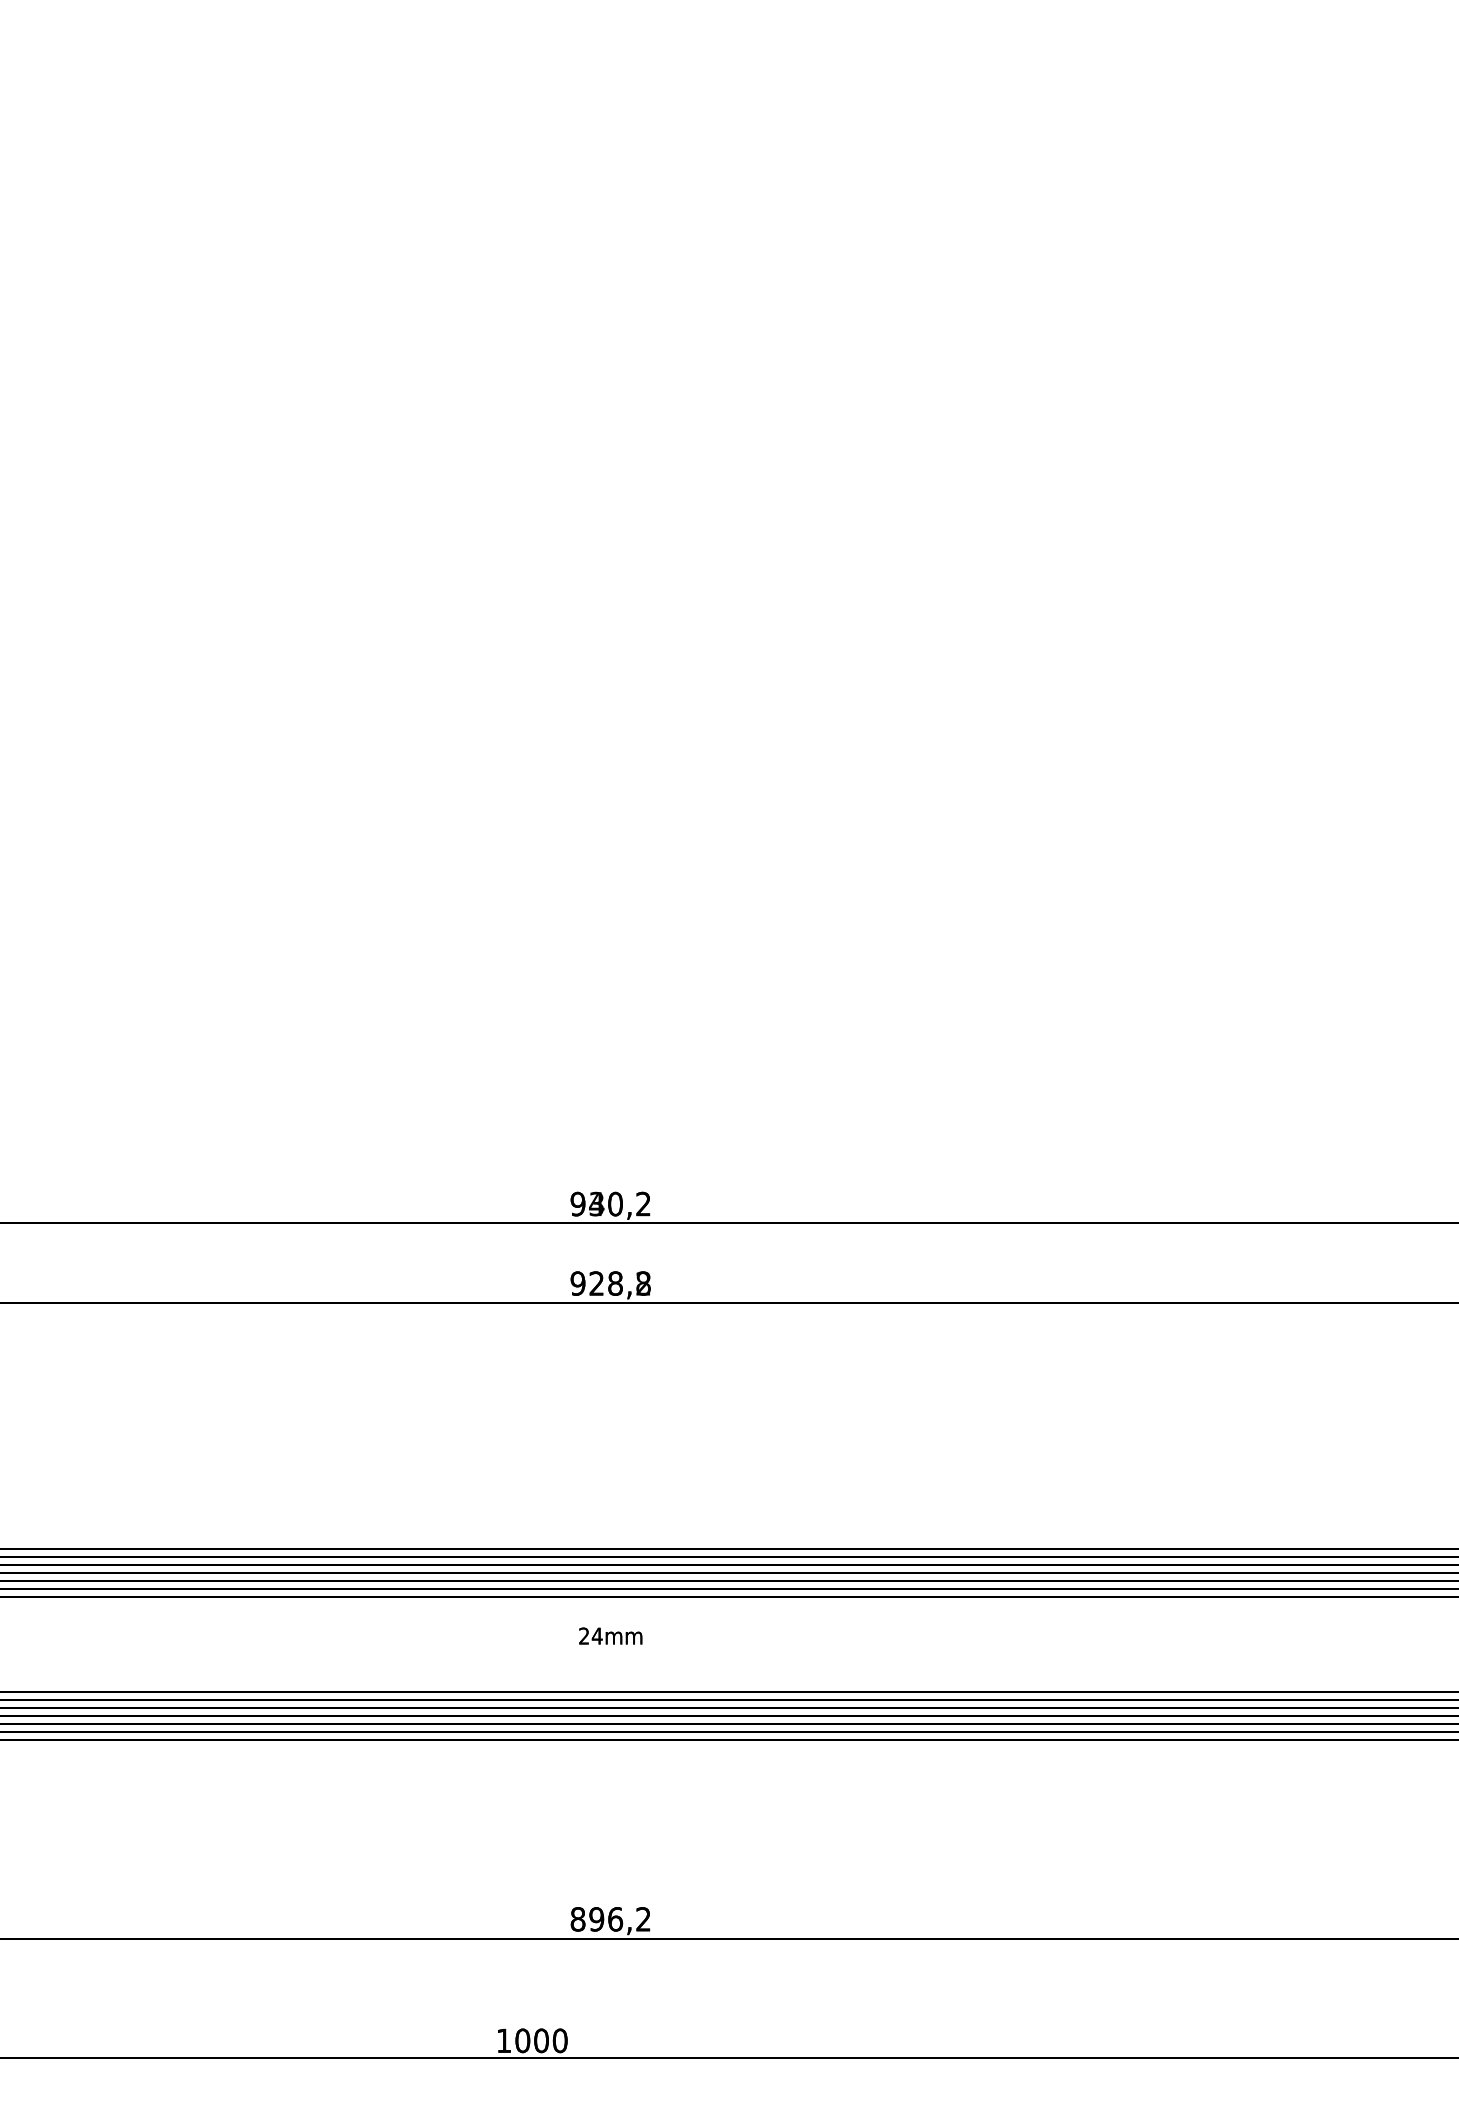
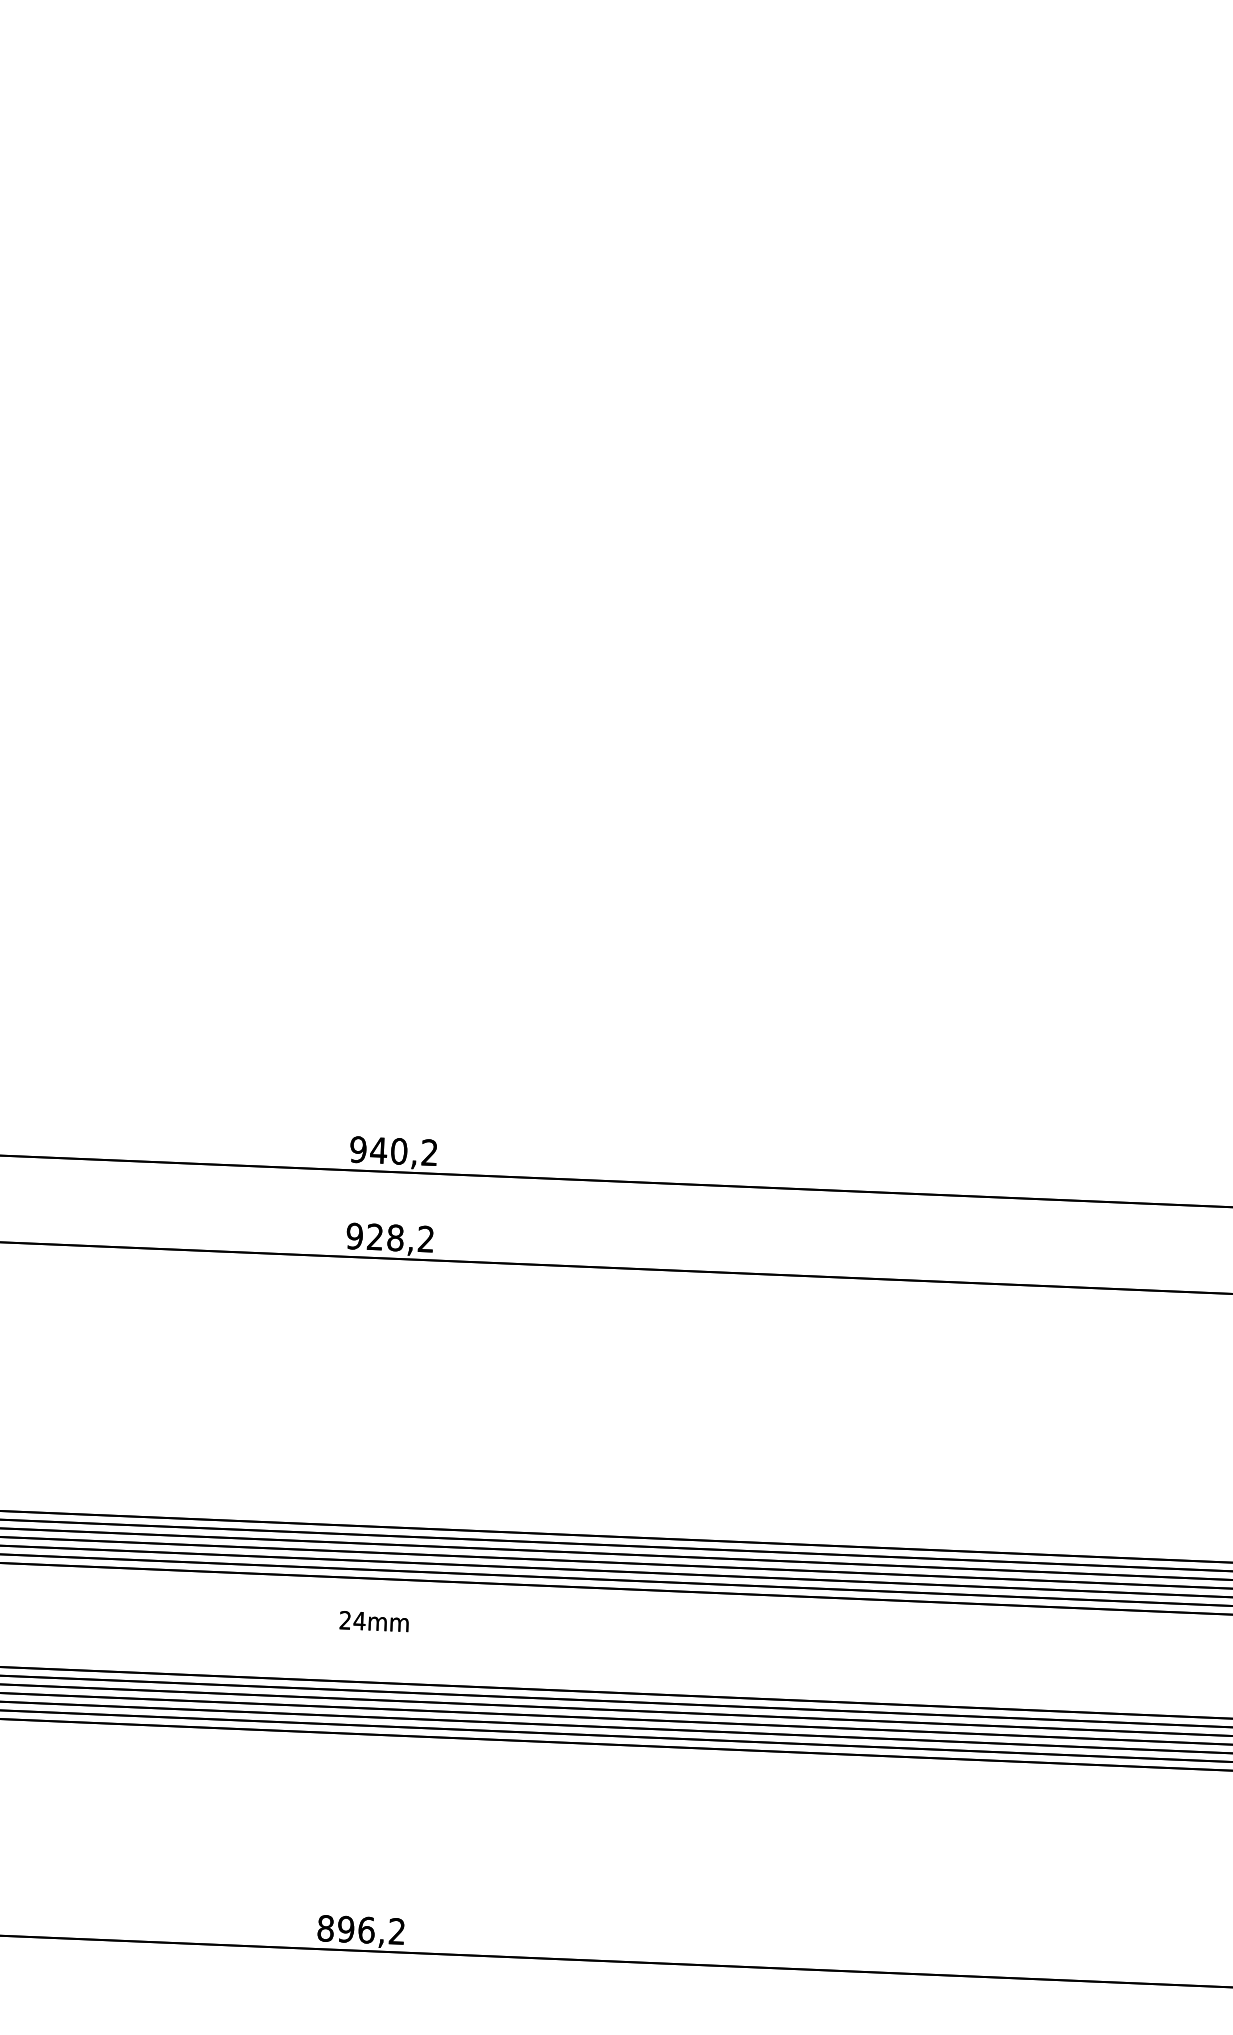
text: (596, 1203) -> (378, 1149), 930,2 -> 940,2
text: (643, 1283) -> (426, 1239), 928,8 -> 928,2

